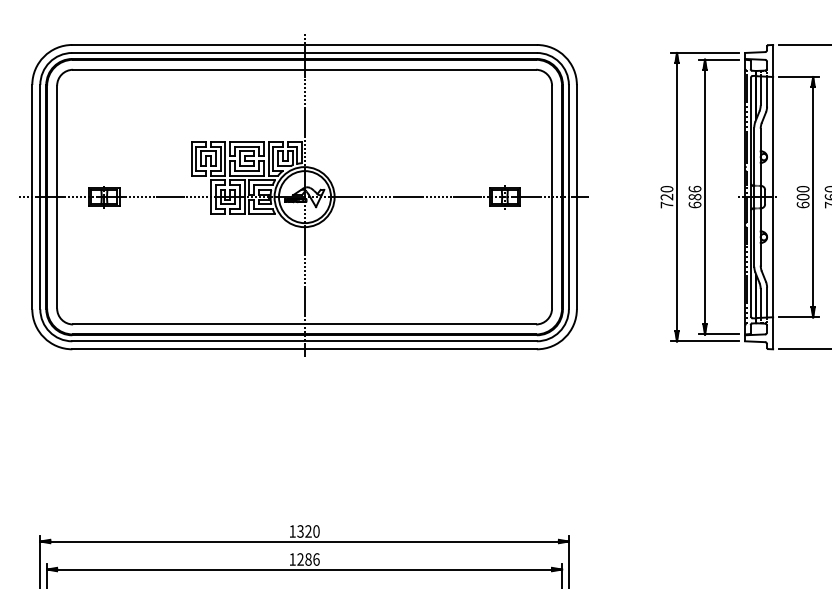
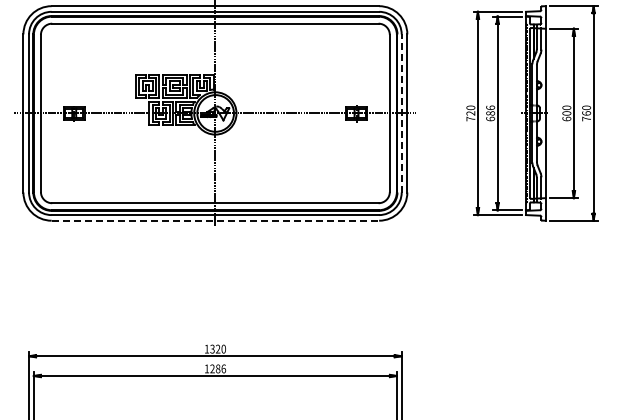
line: (568, 195) -> (401, 112), solid -> dashed
line: (304, 348) -> (215, 220), solid -> dashed

